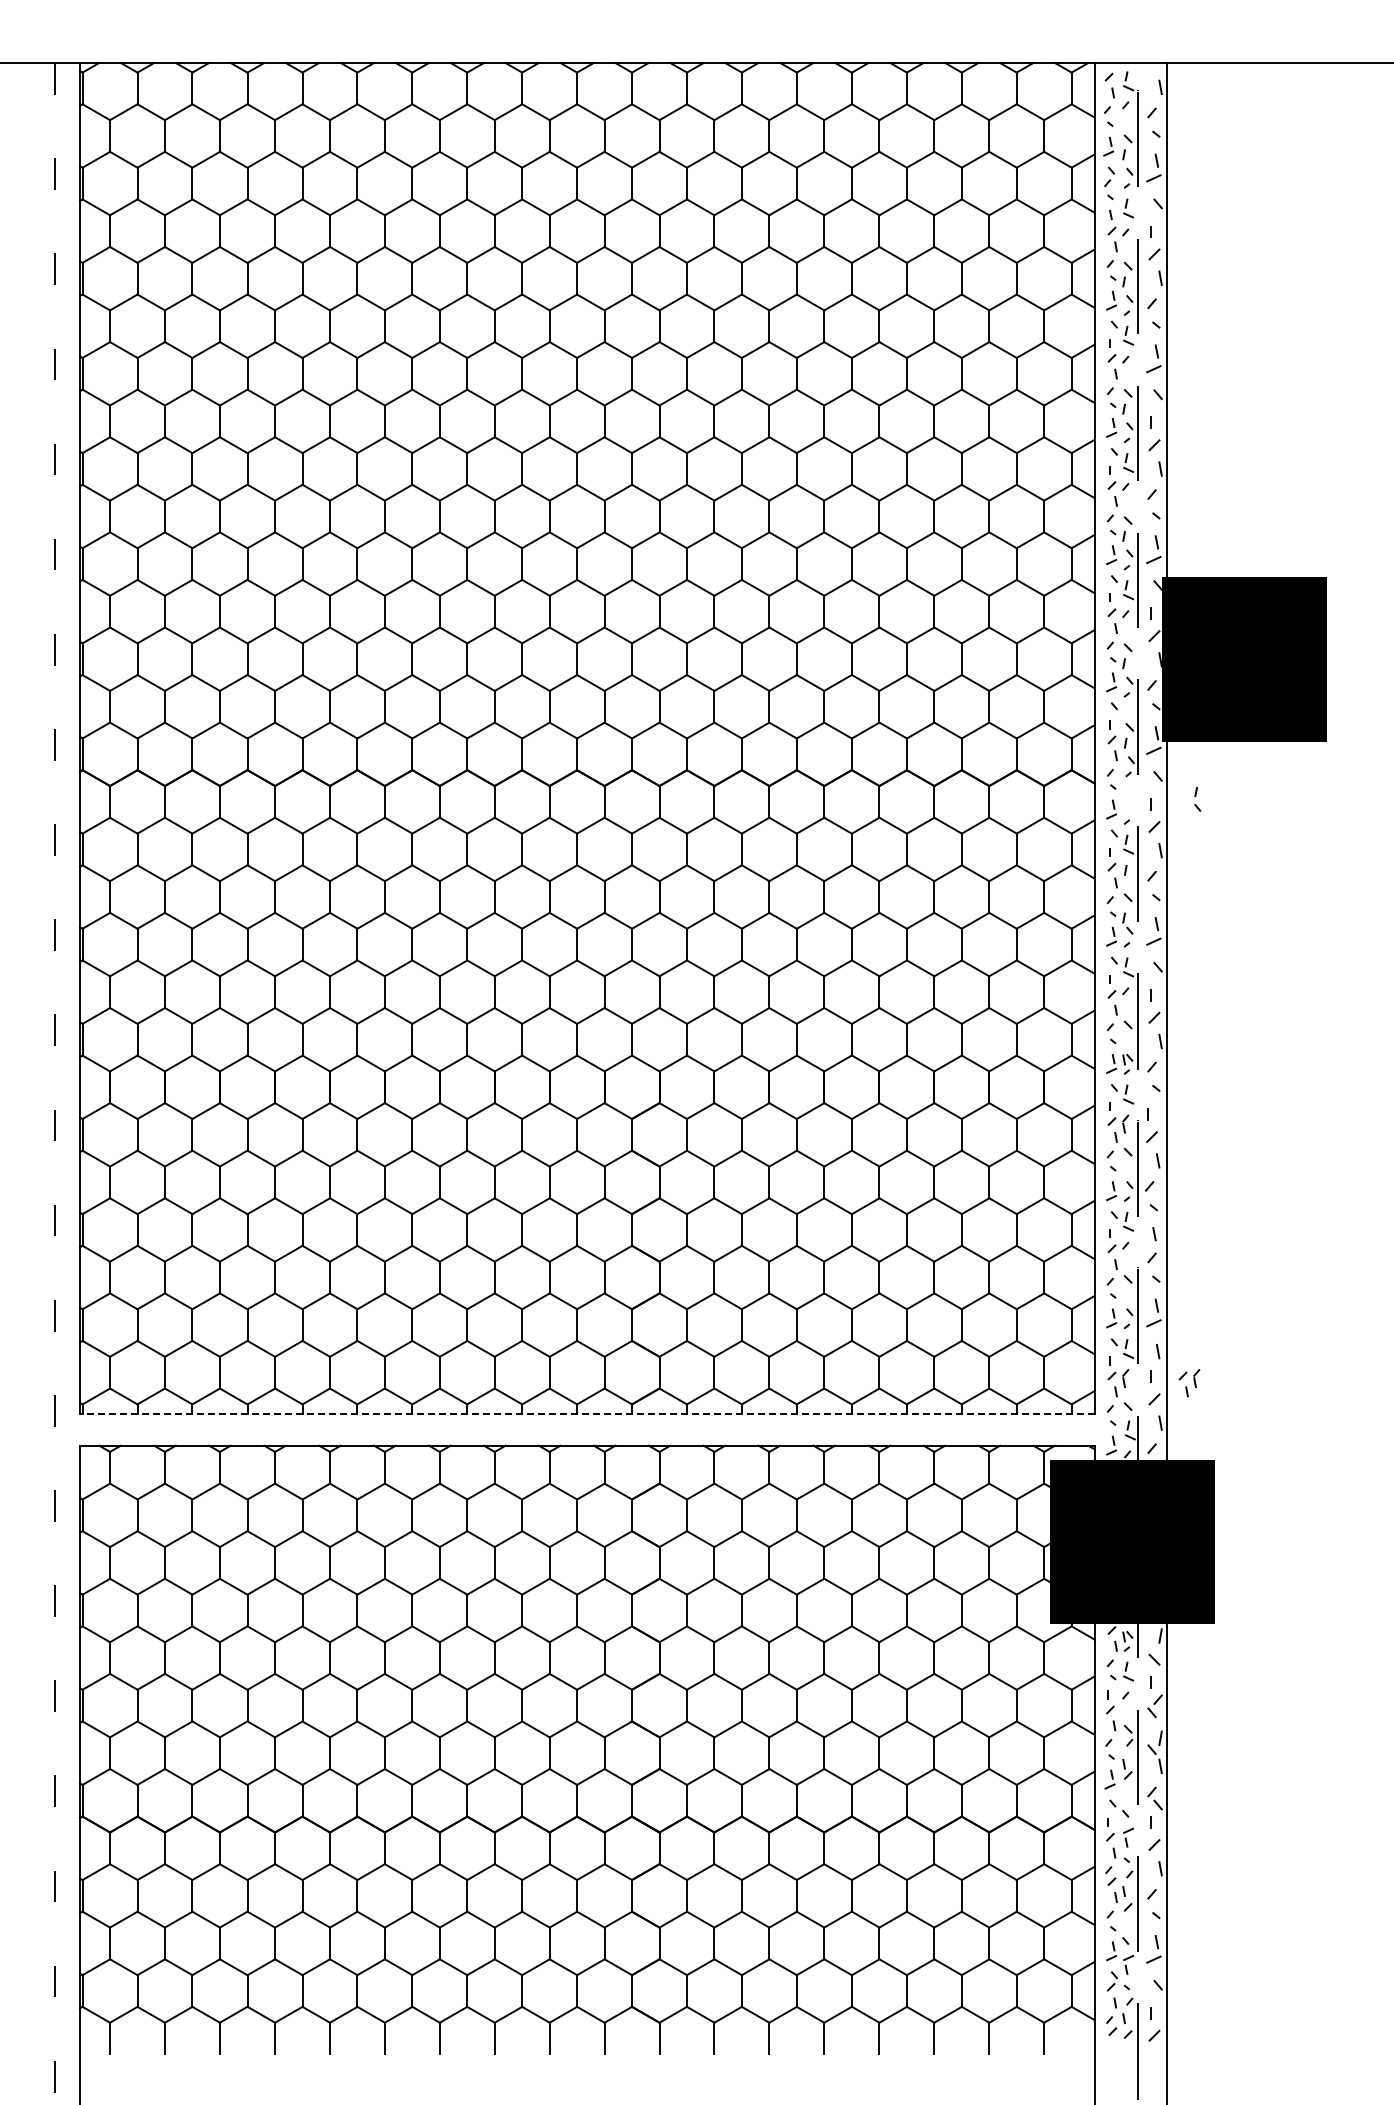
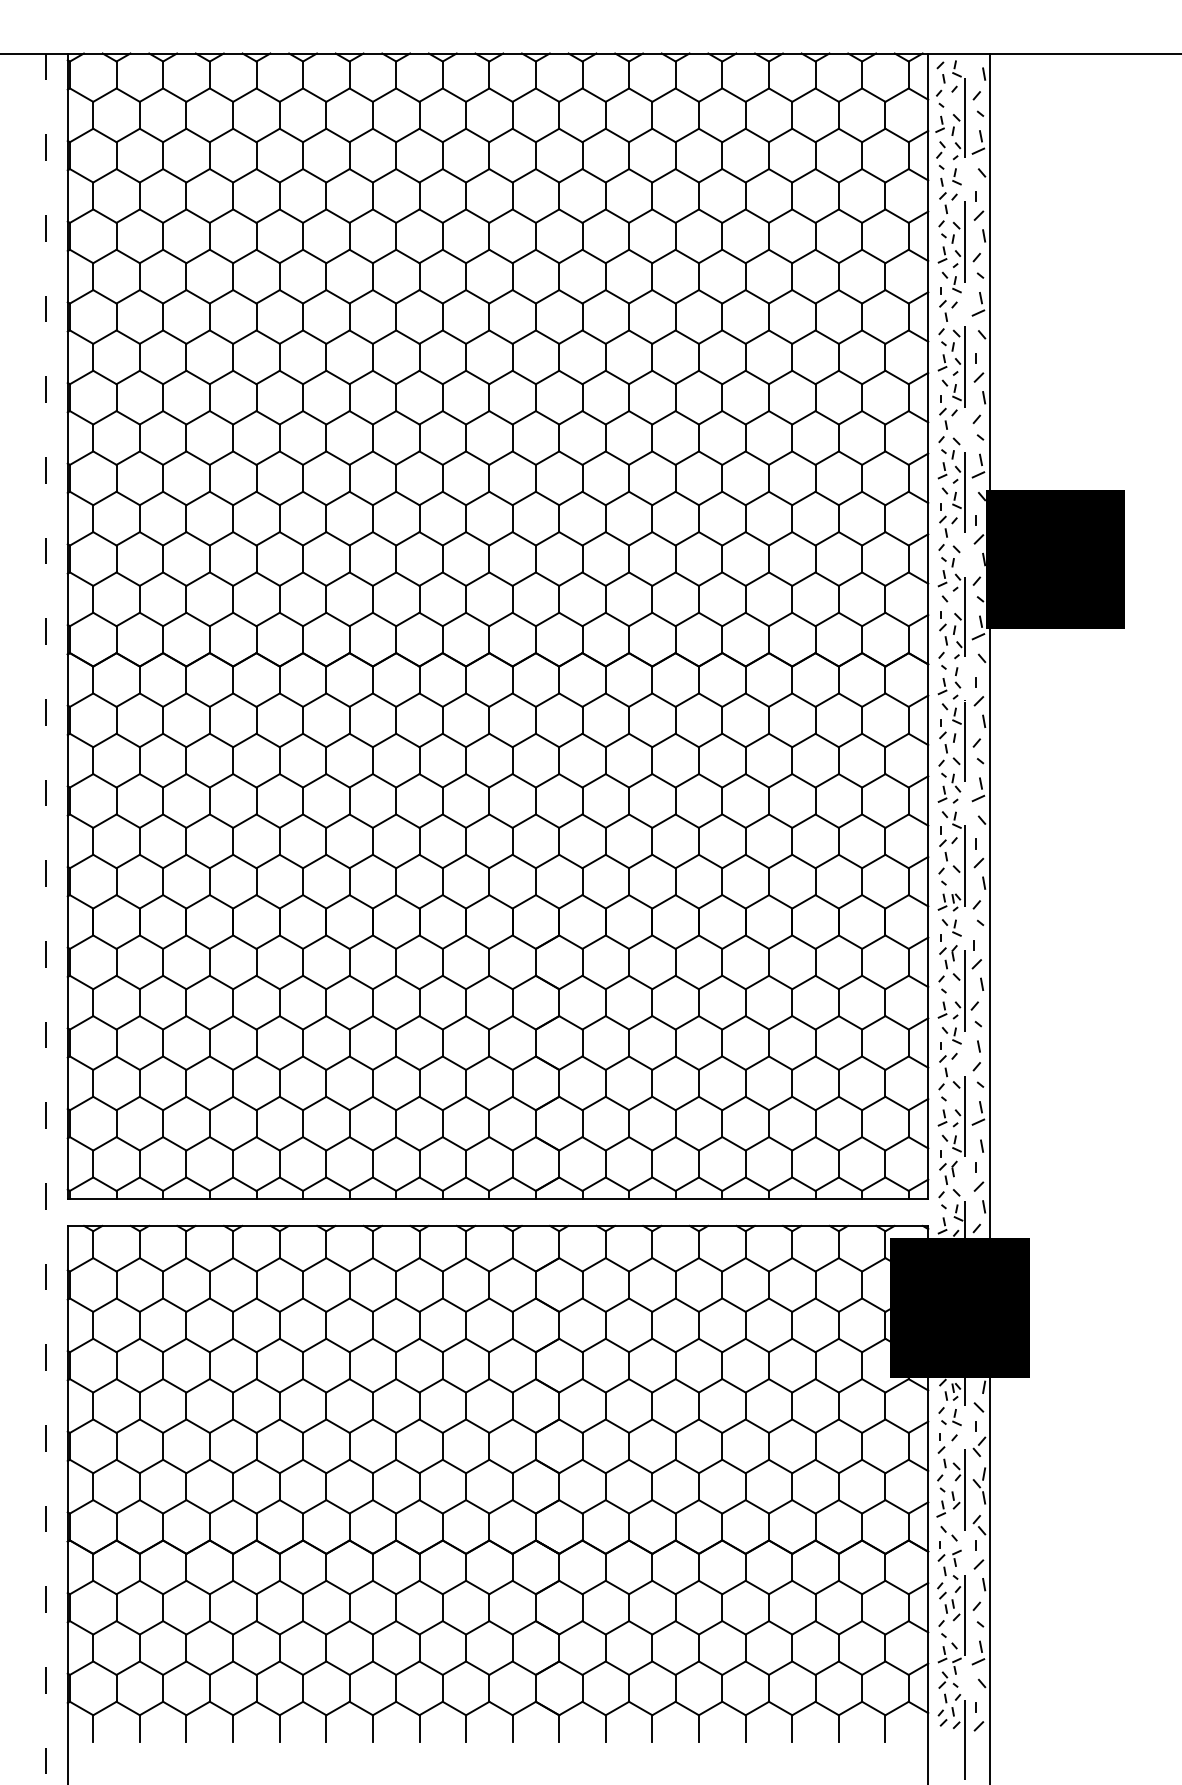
part: (1197, 799) -> (957, 677), moved
part: (1189, 1383) -> (1008, 1173), removed
line: (586, 1414) -> (497, 1199), dashed -> solid

